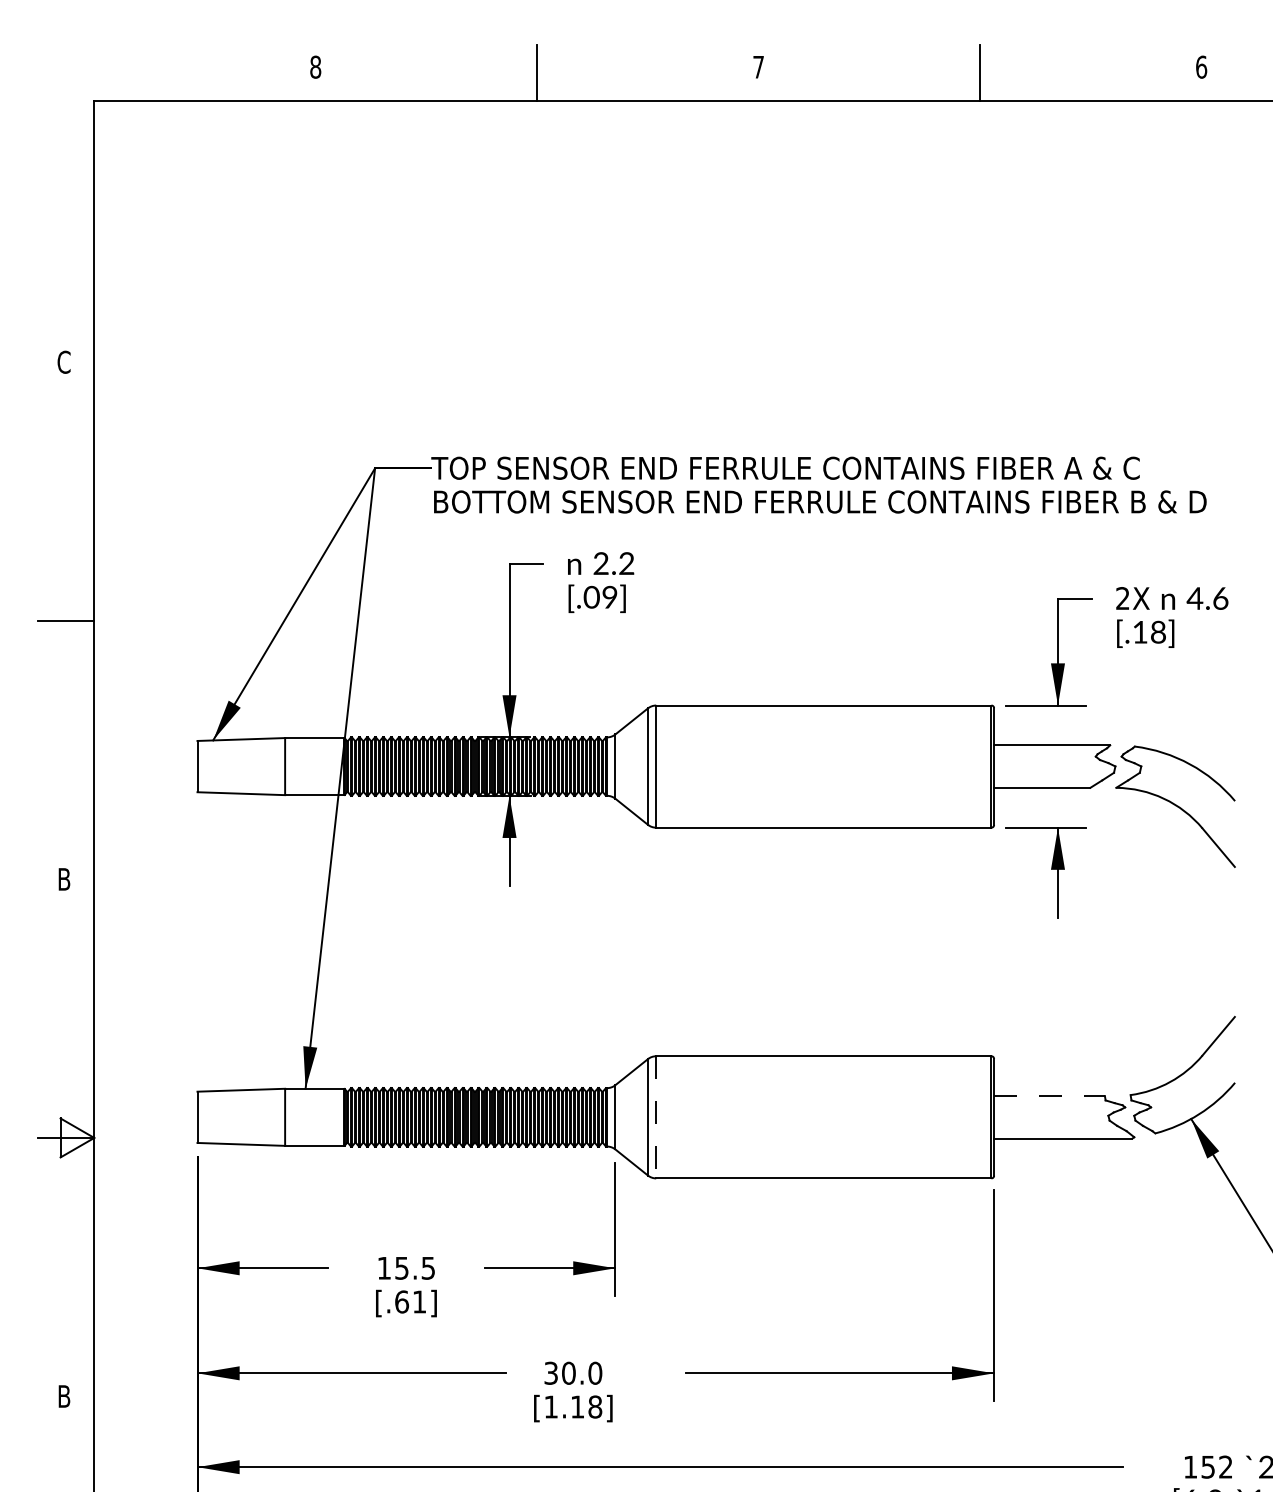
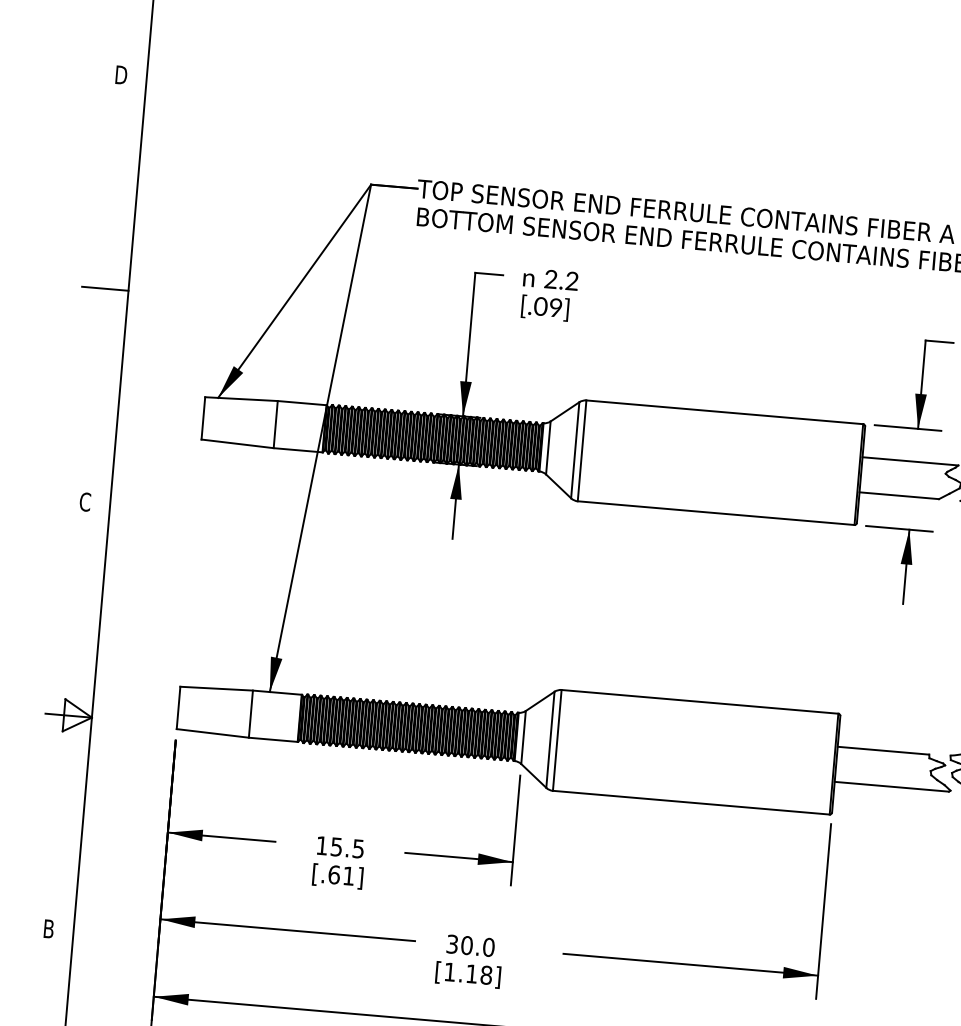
text: (63, 361) -> (121, 74), C -> D
text: (63, 878) -> (84, 501), B -> C
line: (1050, 1096) -> (884, 751), dashed -> solid
line: (656, 1117) -> (557, 740), dashed -> solid

